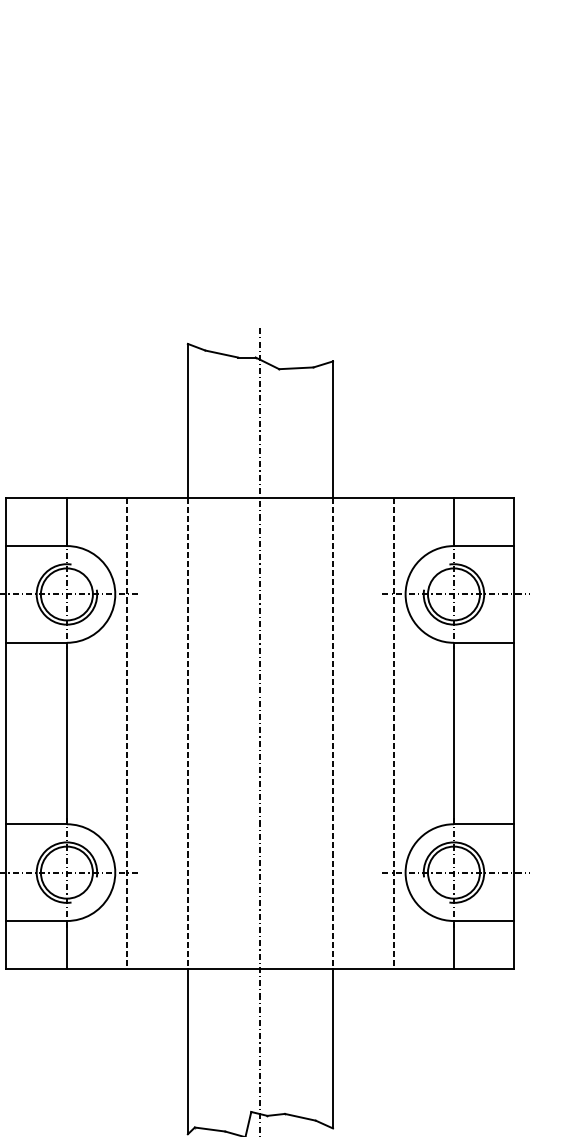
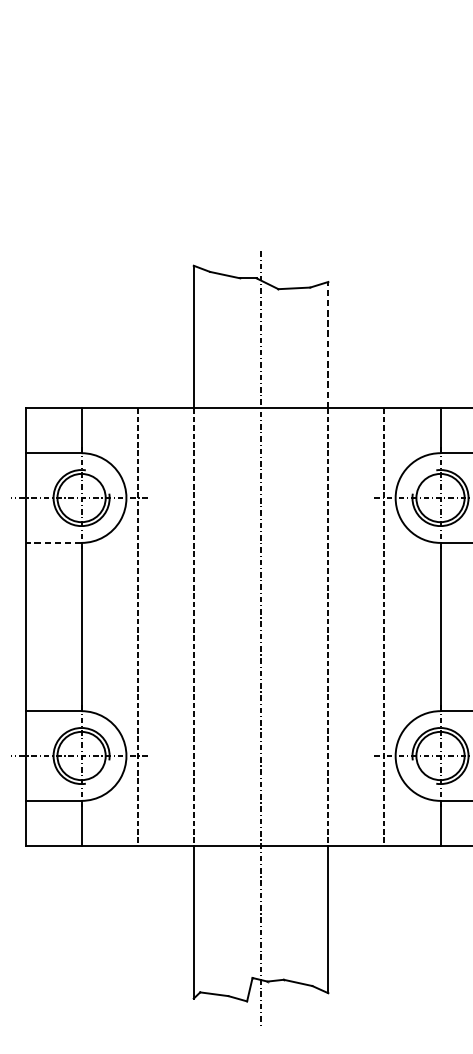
line: (333, 429) -> (328, 345), solid -> dashed
line: (36, 642) -> (53, 542), solid -> dashed

